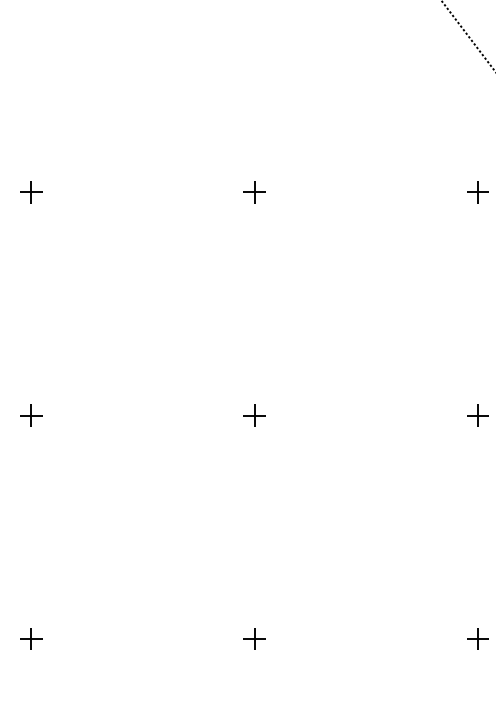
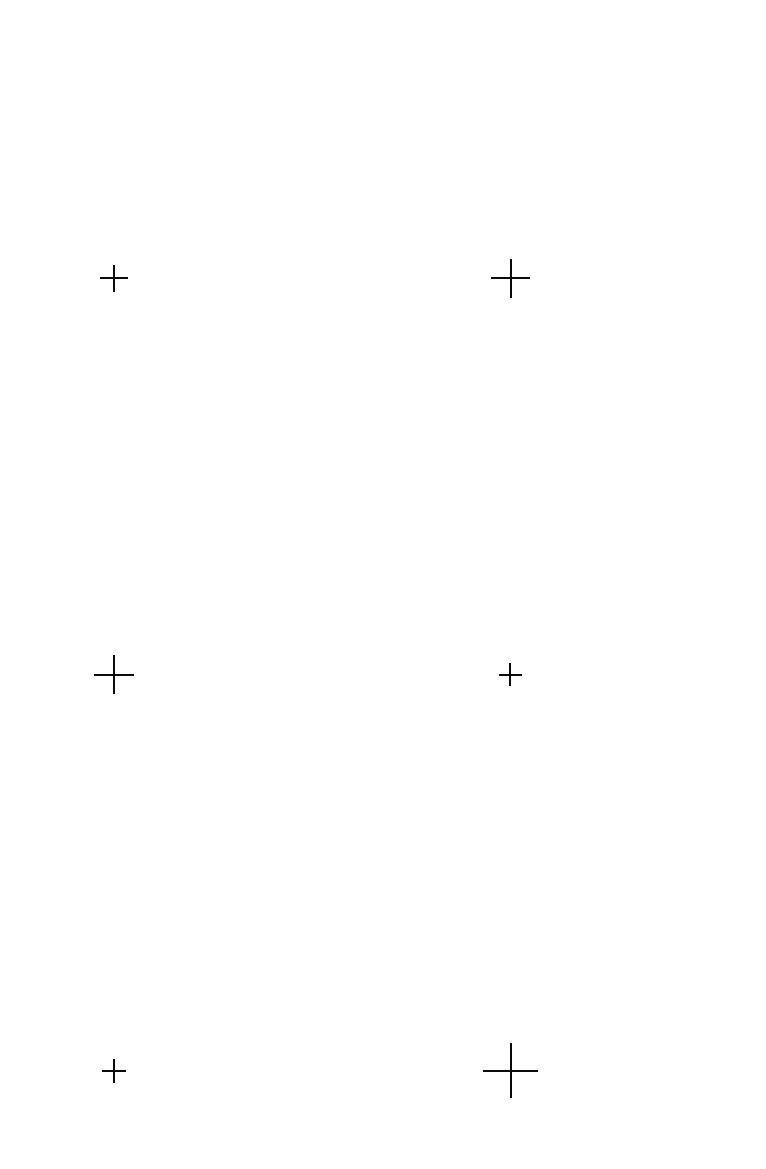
part: (31, 192) -> (114, 278), size x0.7
part: (254, 415) -> (510, 674), size x0.6
part: (31, 638) -> (114, 1070), size x0.6
part: (254, 638) -> (510, 1070), size x1.4

